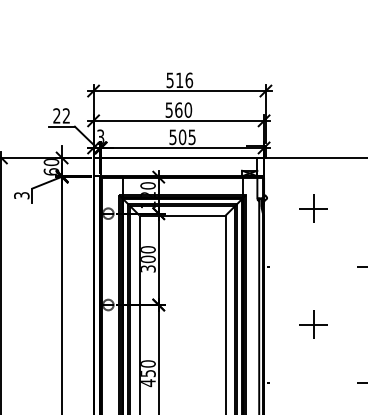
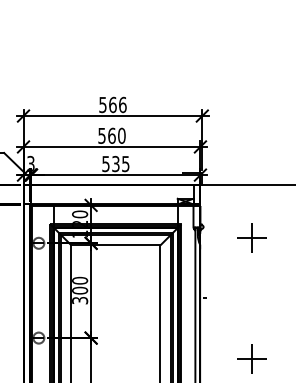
text: (179, 80) -> (112, 105), 516 -> 566
text: (182, 137) -> (115, 164), 505 -> 535

